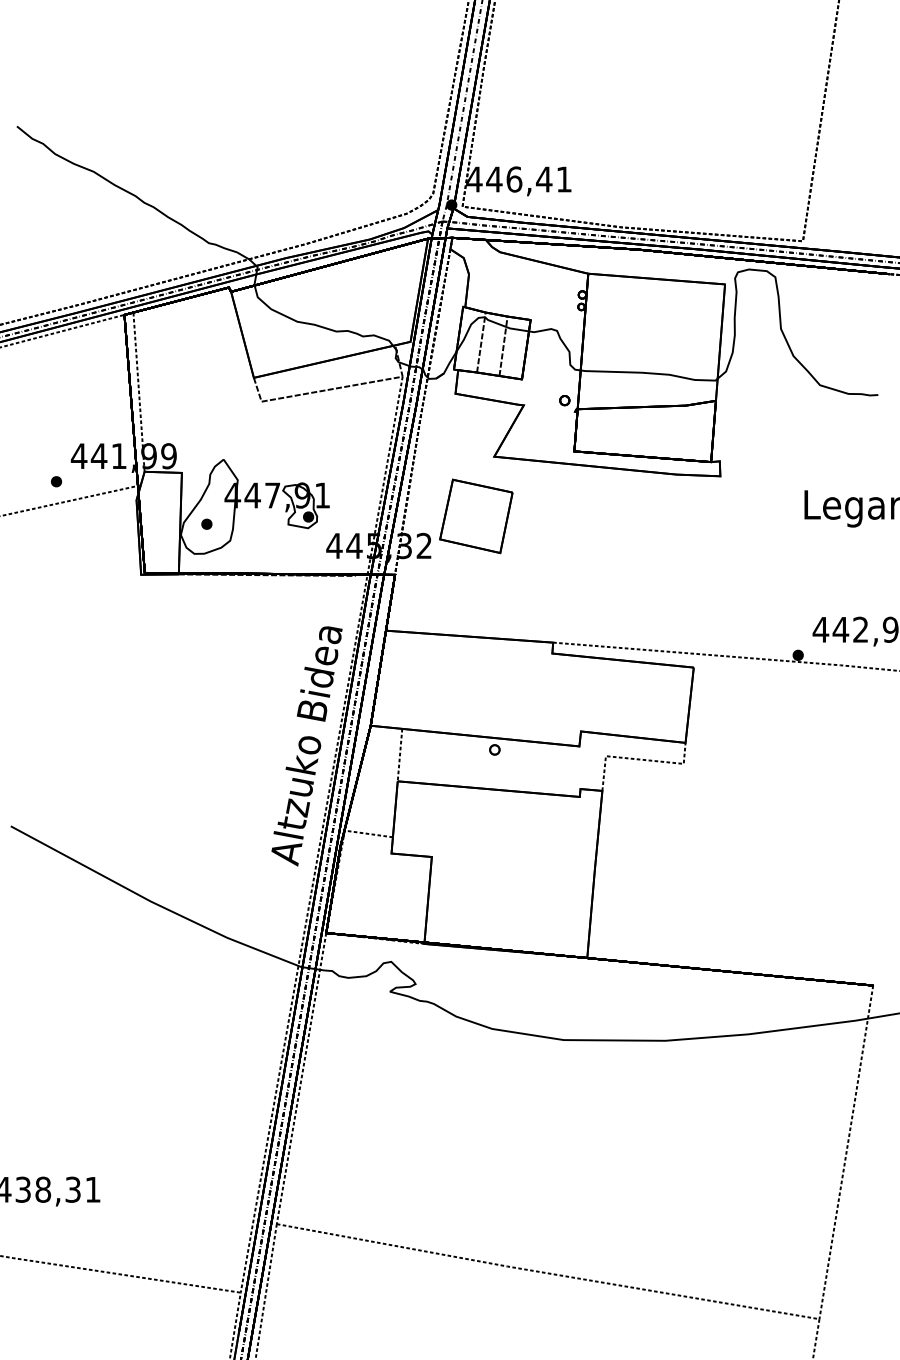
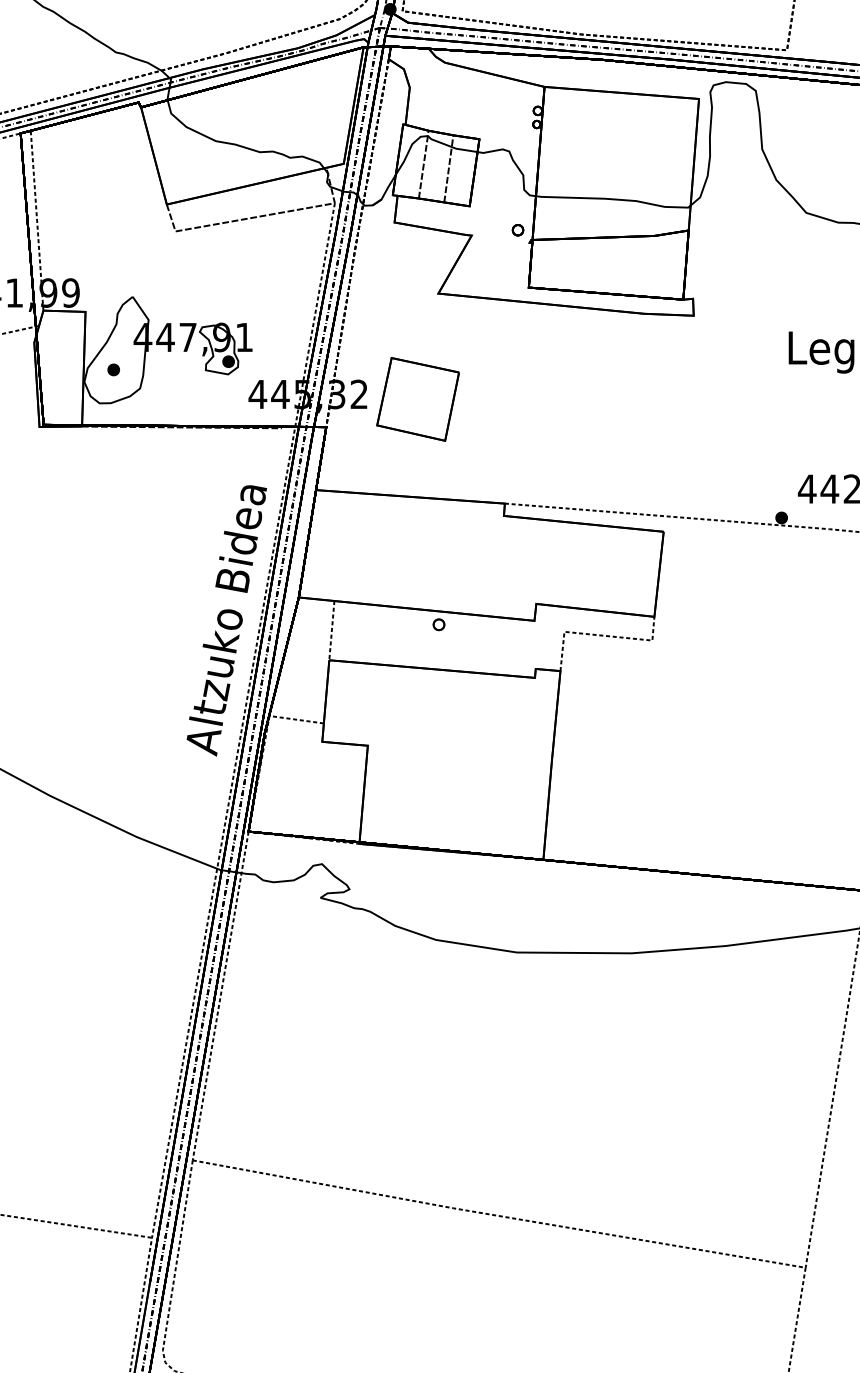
part: (476, 516) -> (418, 399), moved

